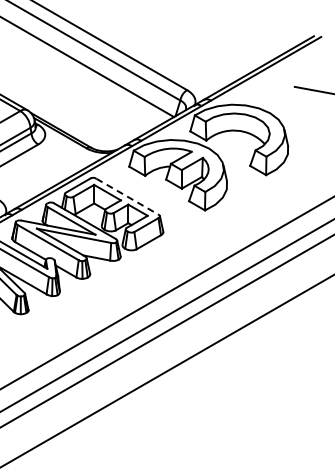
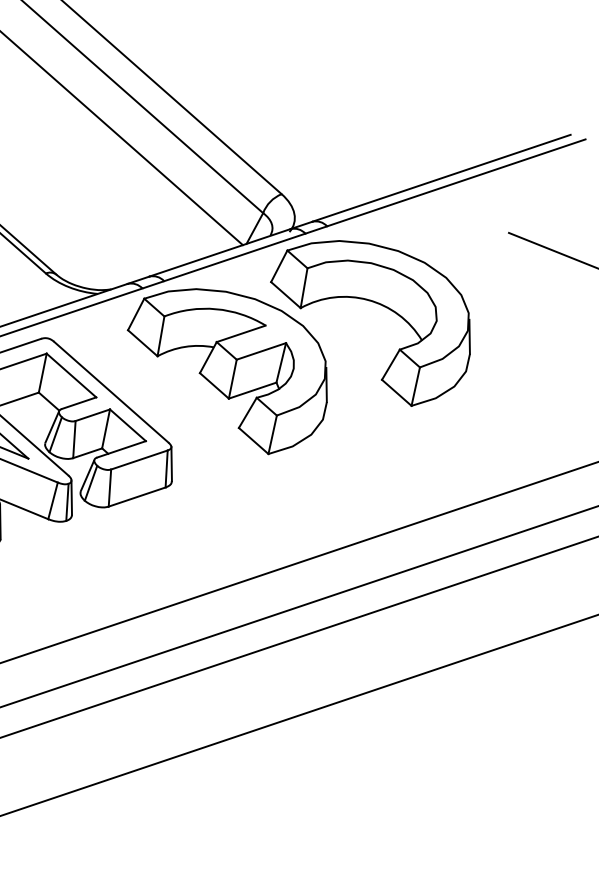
line: (127, 196) -> (111, 392), dashed -> solid

